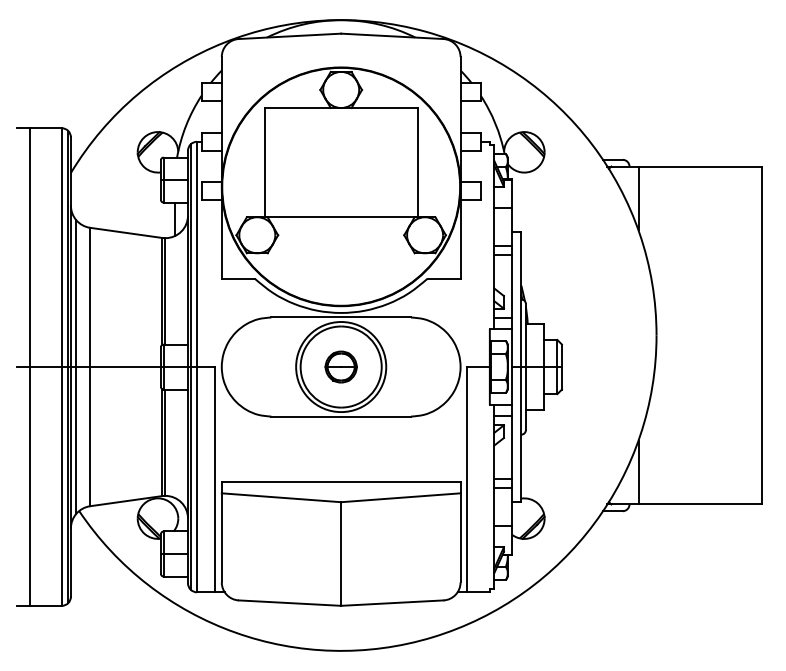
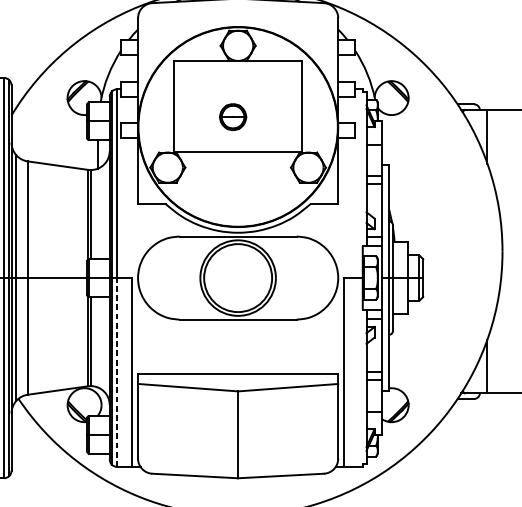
part: (340, 366) -> (232, 116), moved
line: (197, 479) -> (117, 372), solid -> dashed

